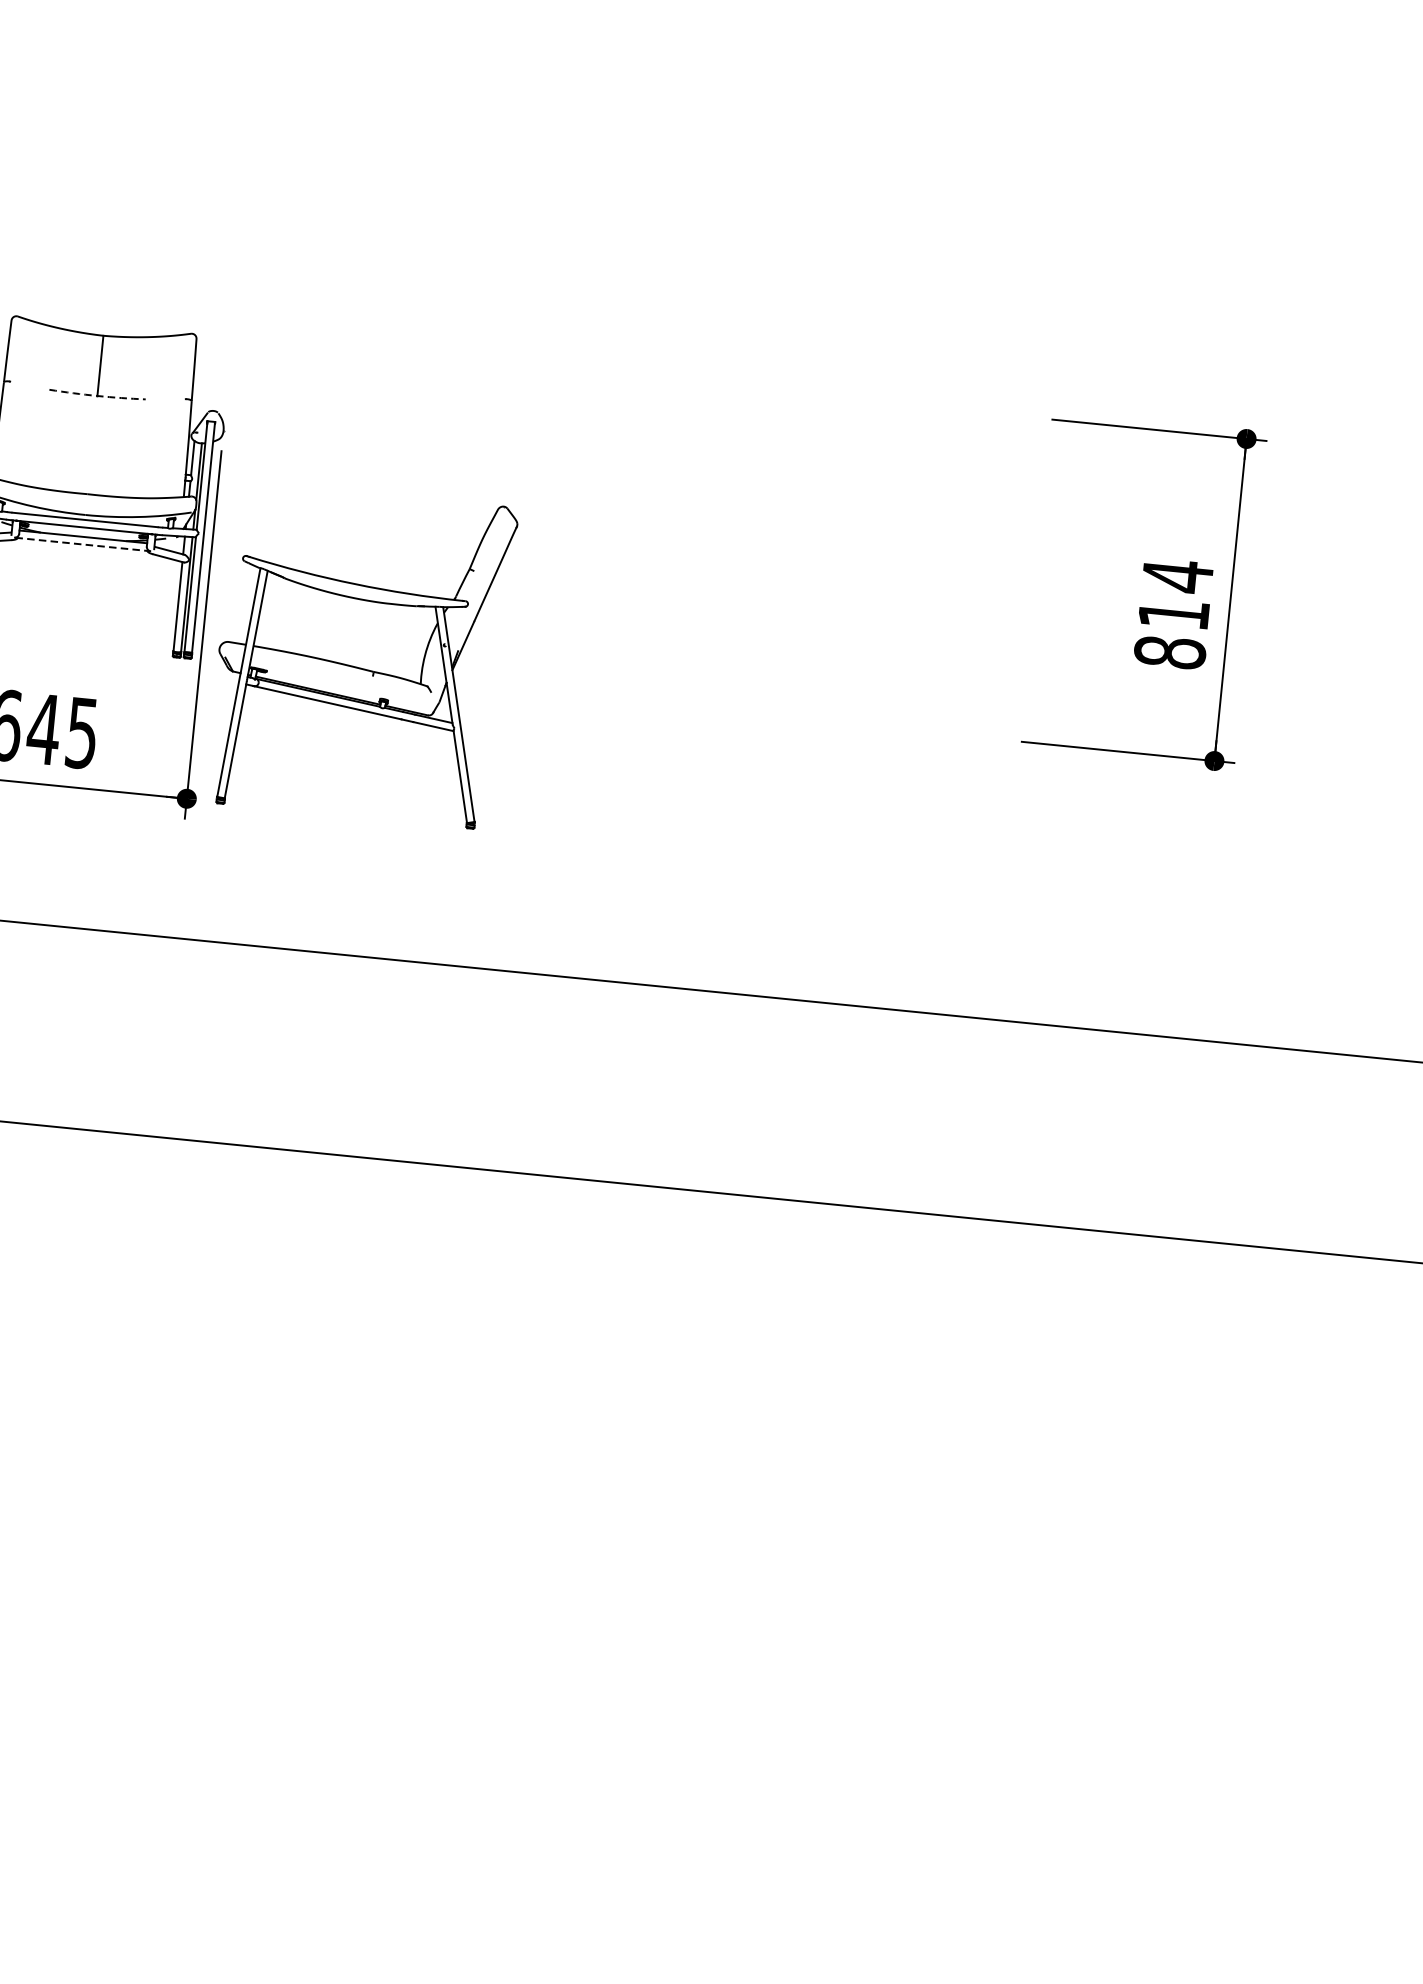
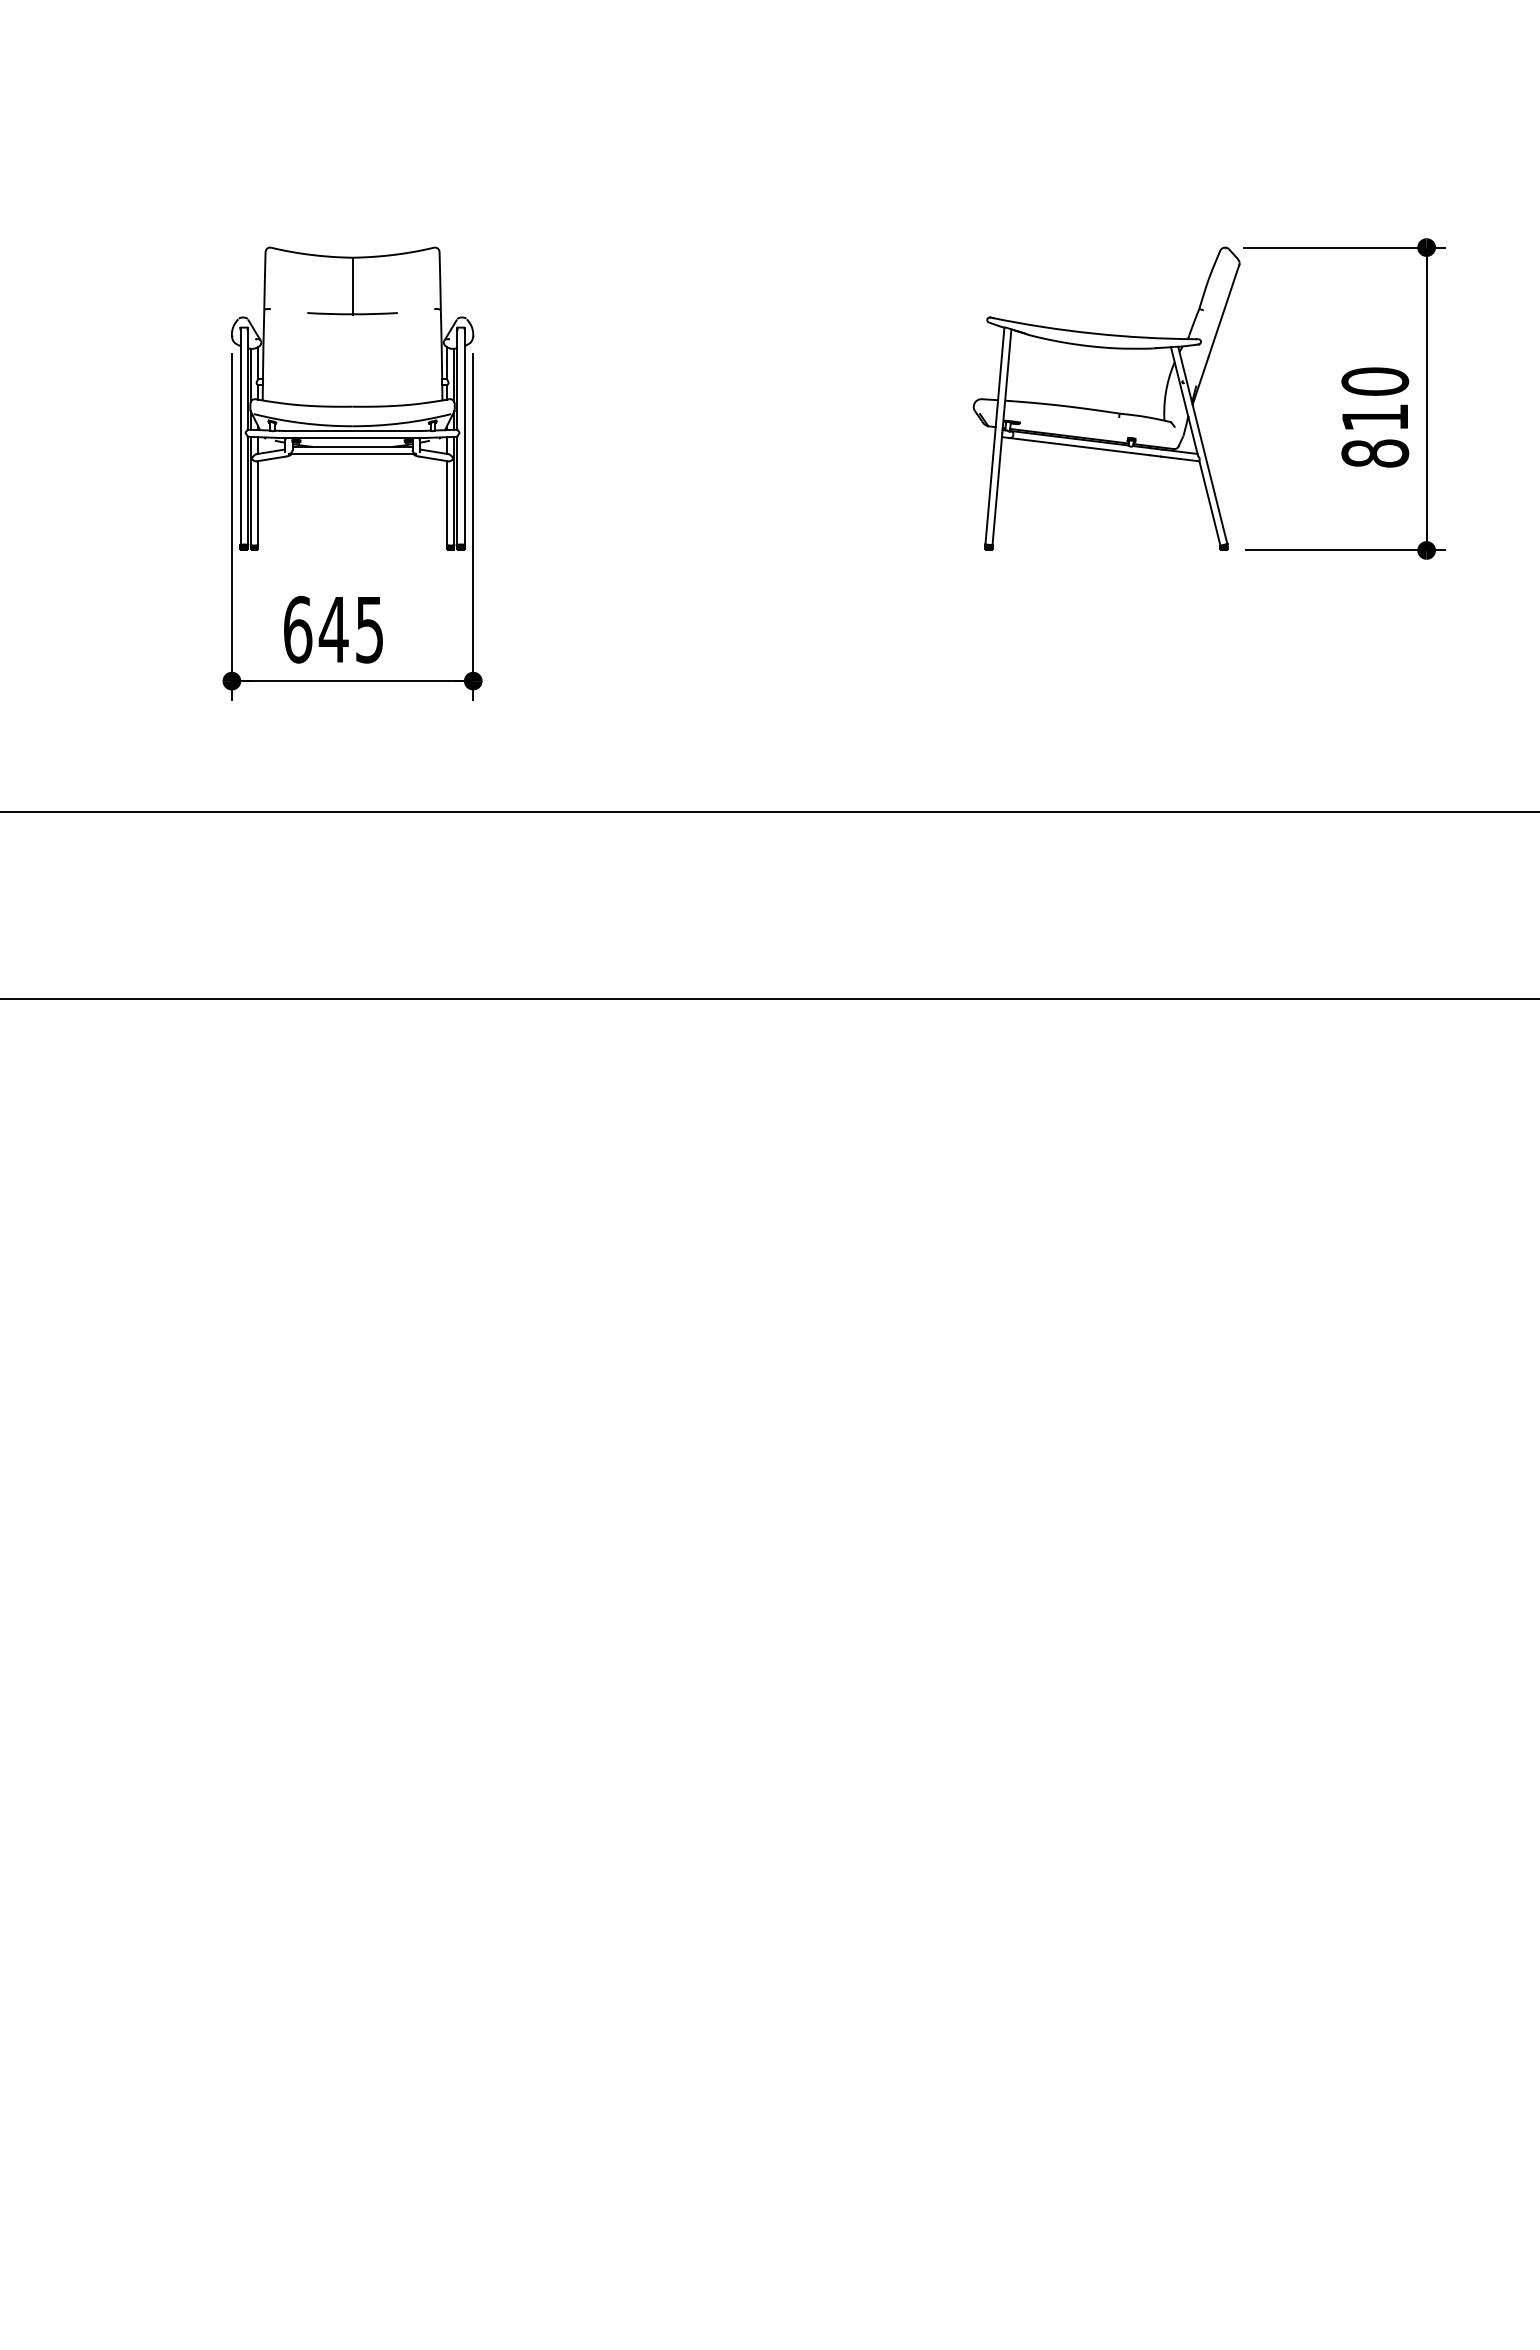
arc: (97, 396) -> (352, 314), dashed -> solid
line: (83, 544) -> (353, 453), dashed -> solid
text: (1177, 575) -> (1375, 381), 814 -> 810
part: (361, 654) -> (1106, 398), moved

